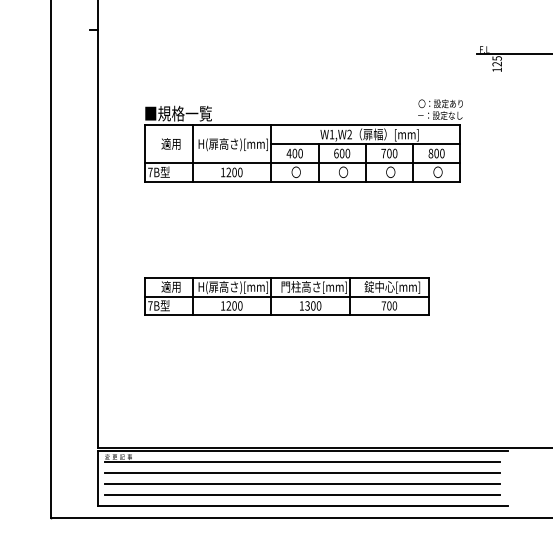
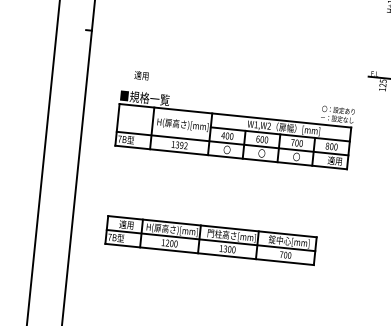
text: (170, 143) -> (141, 75), moved
text: (234, 172) -> (181, 145), 1200 -> 1392
text: (442, 172) -> (334, 160), 〇 -> 適用

